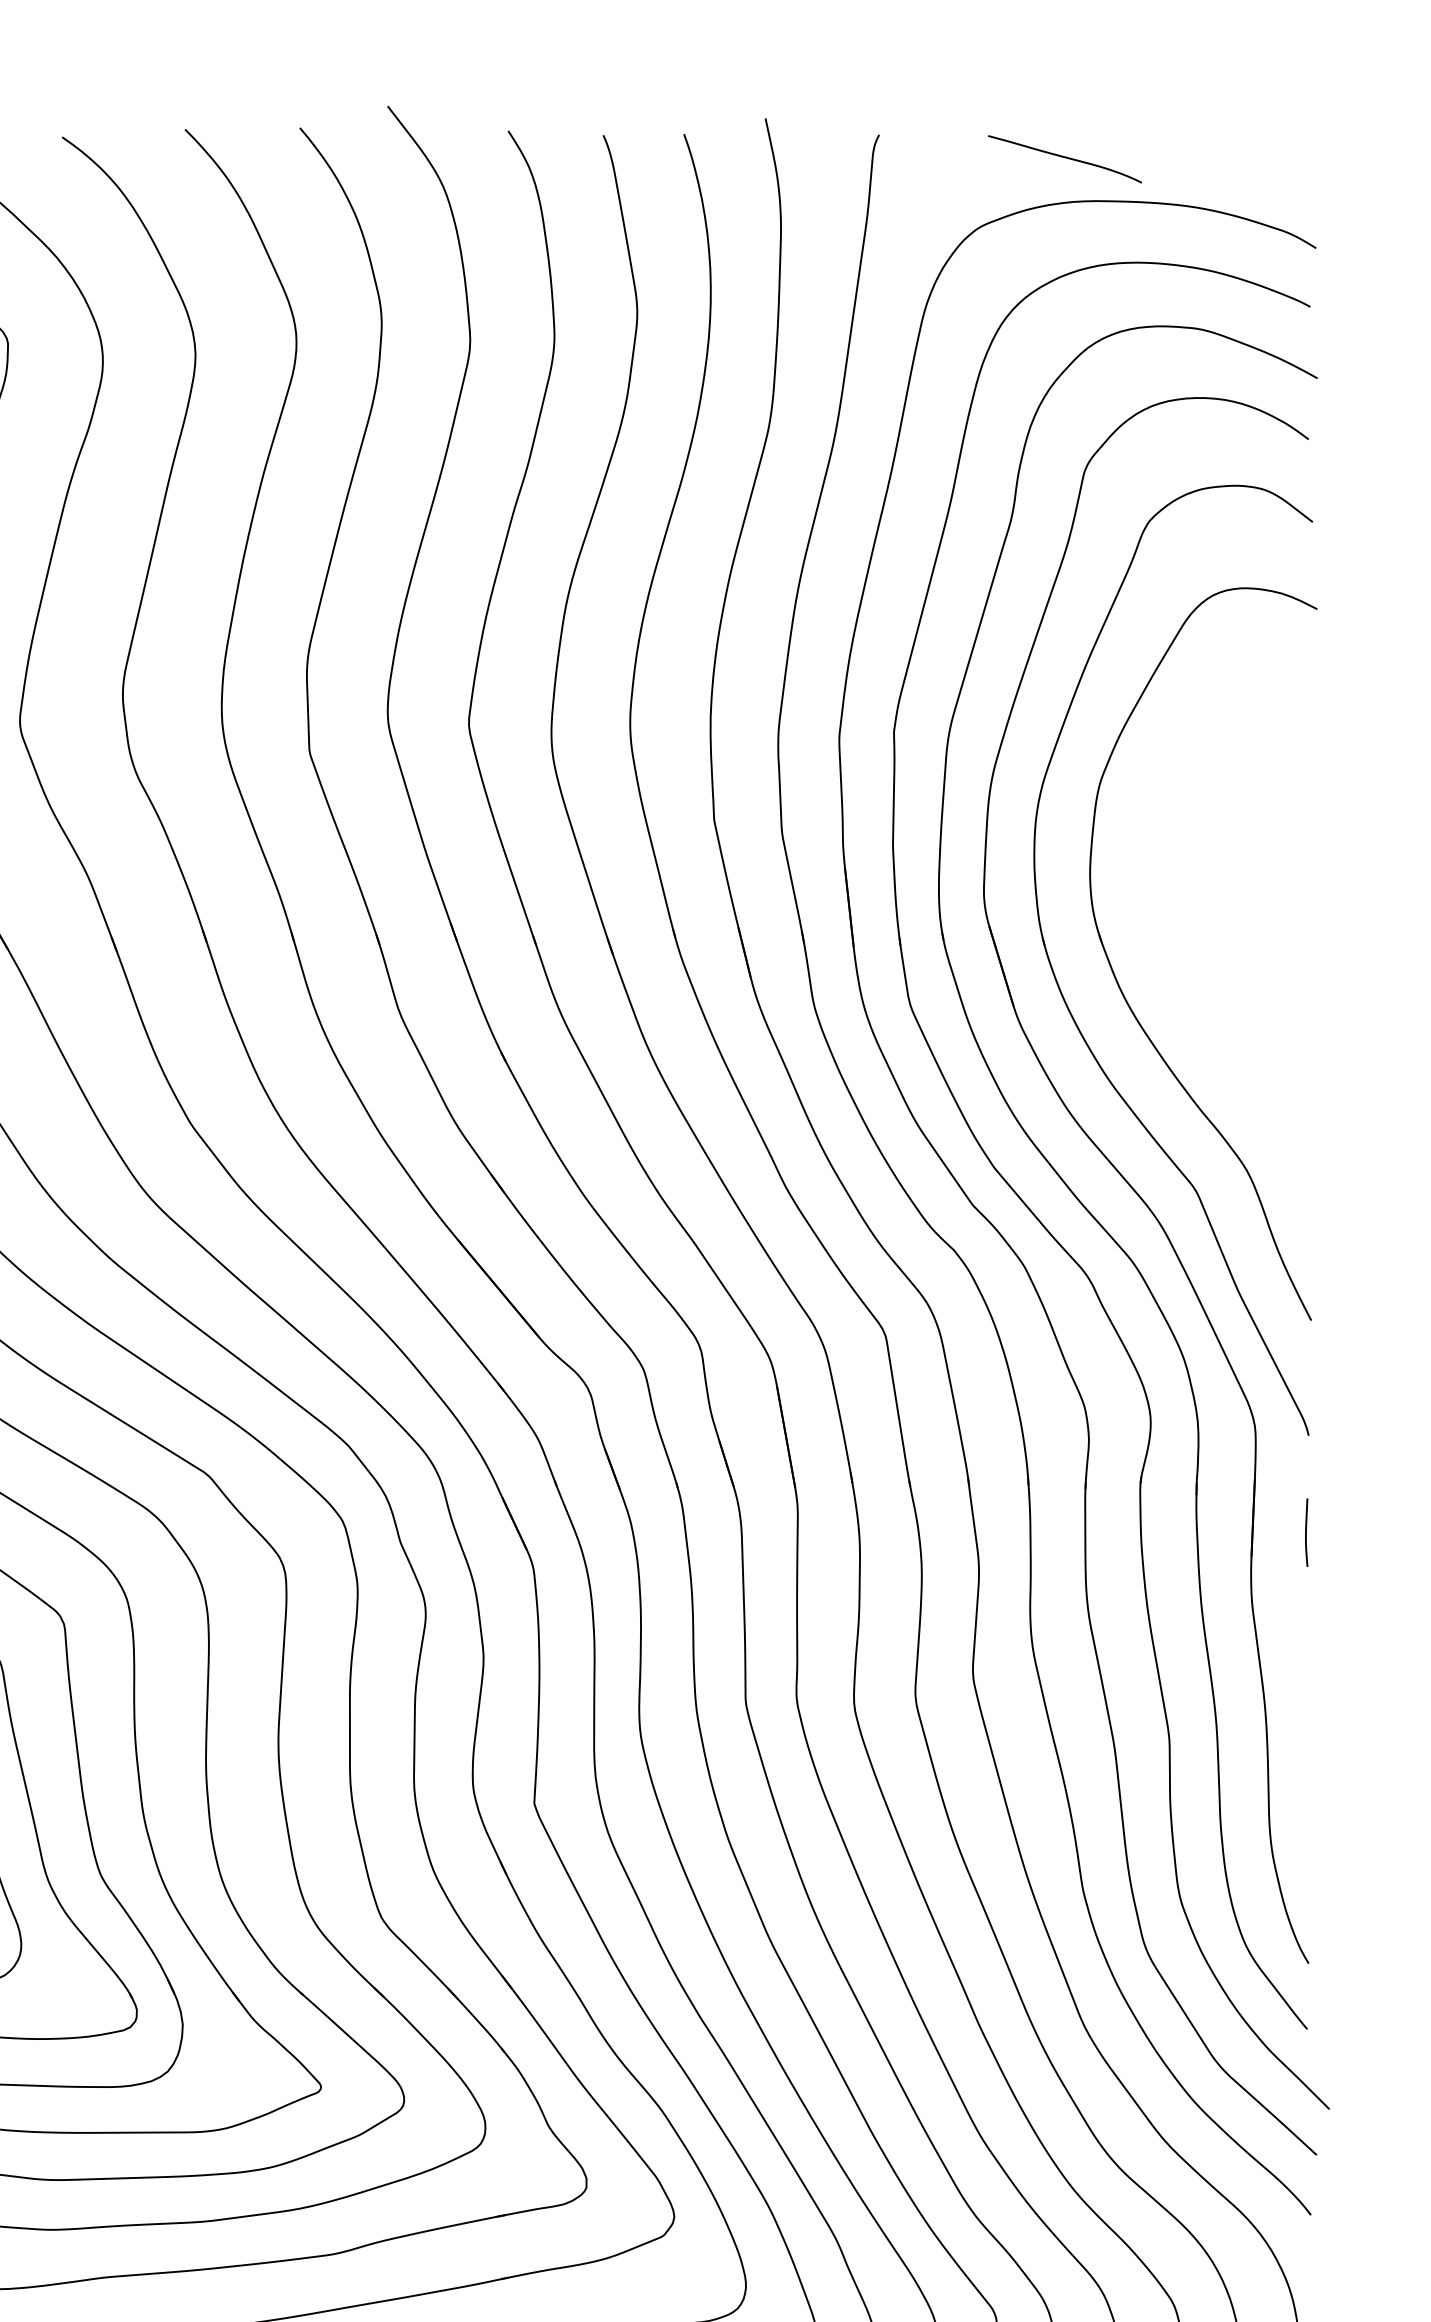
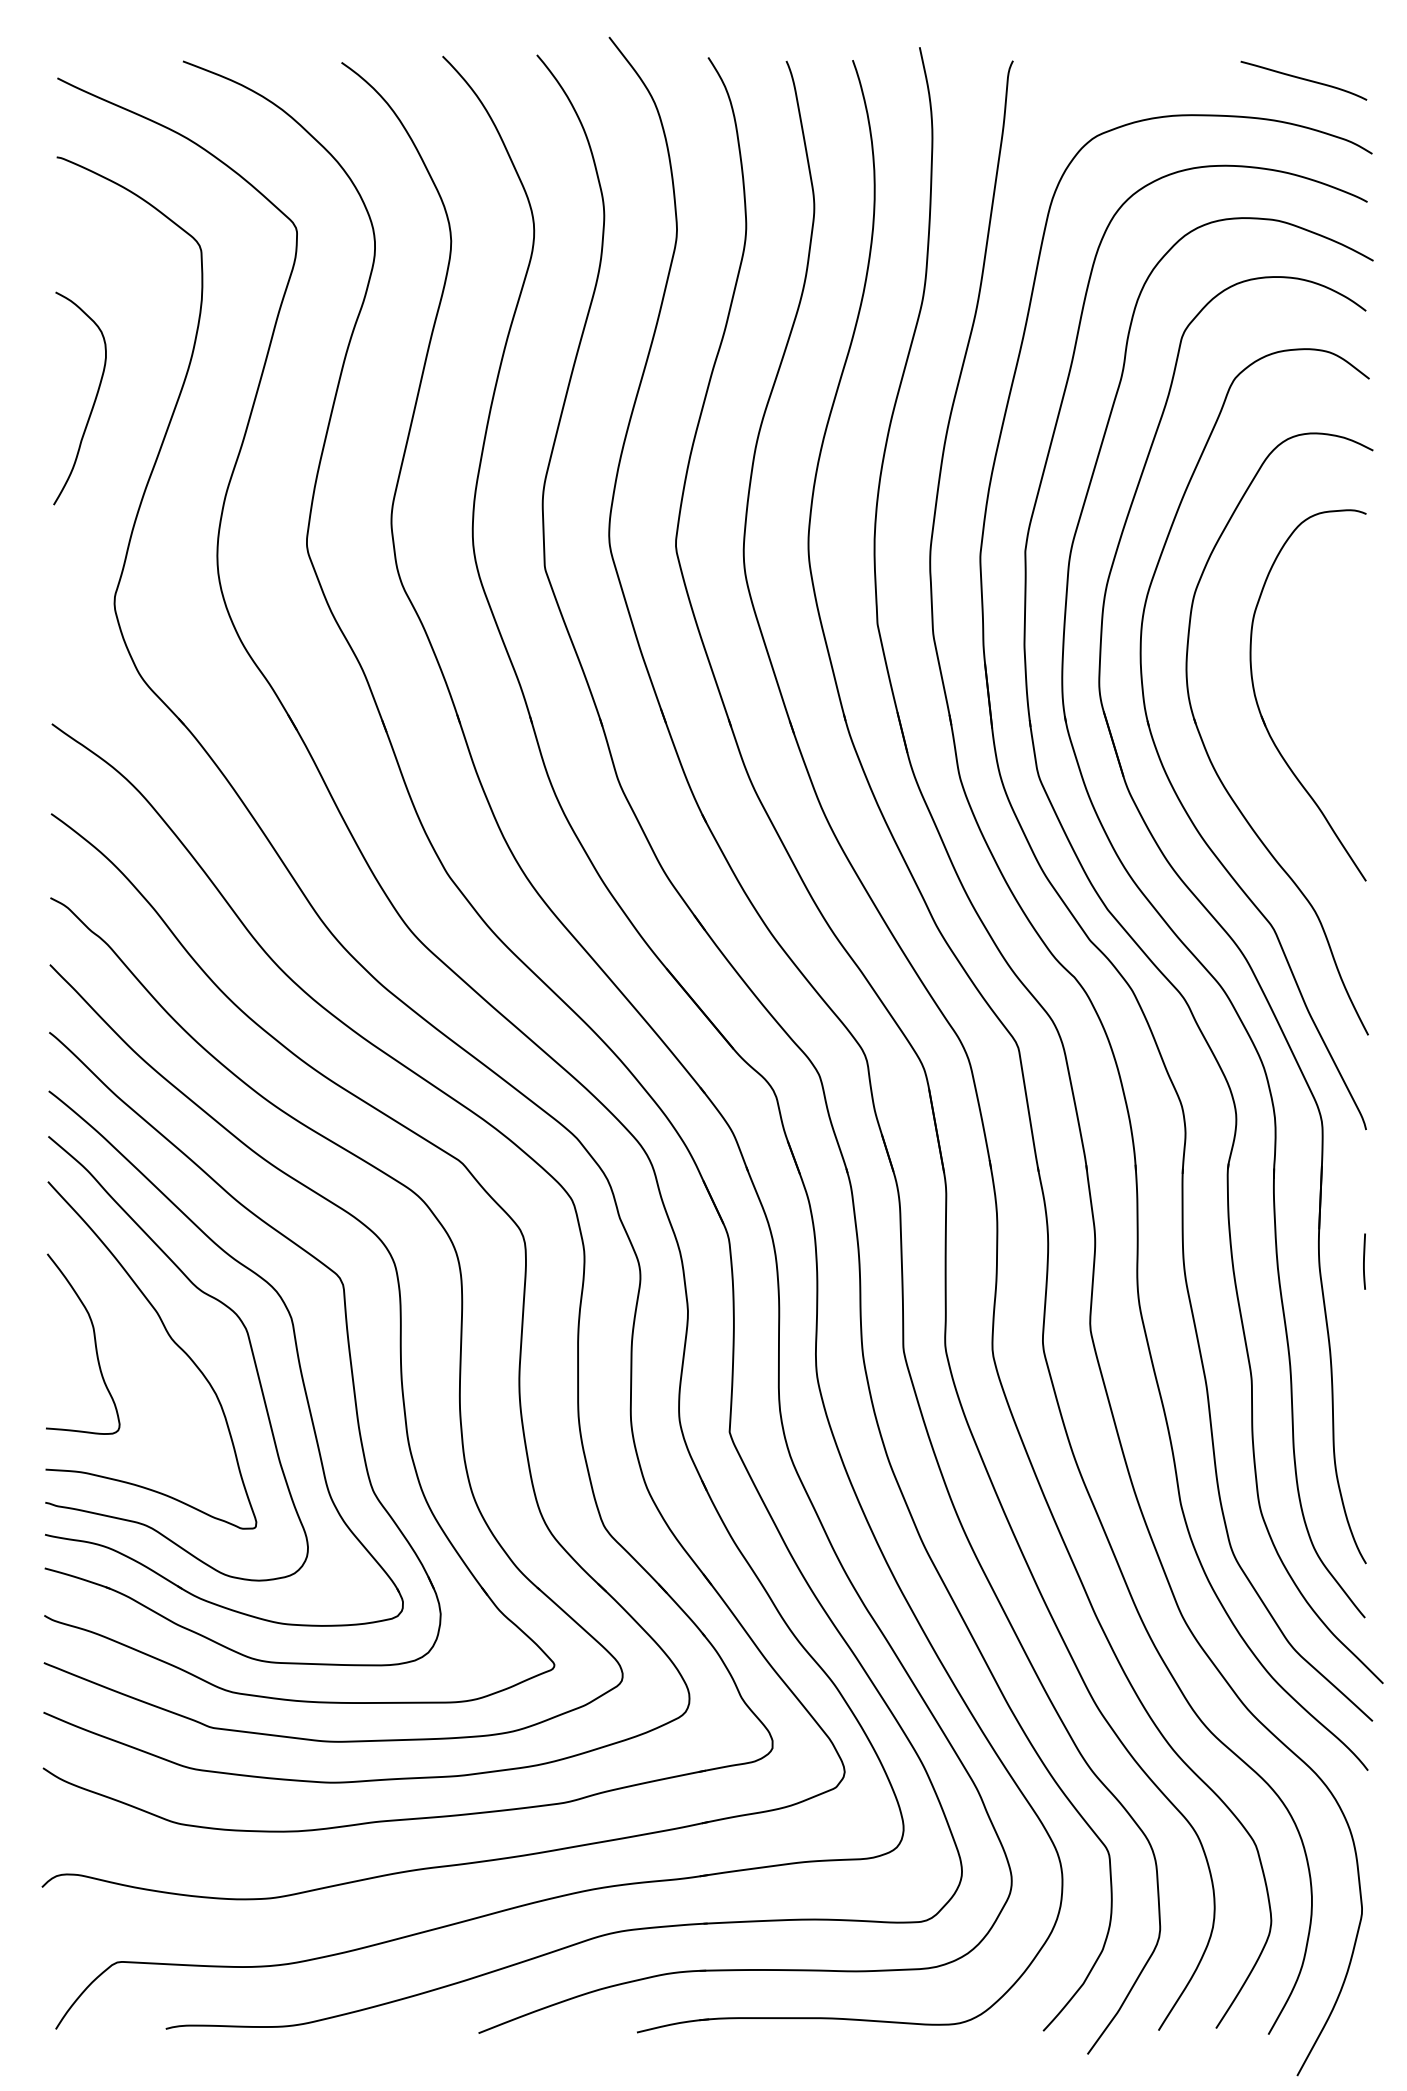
curve: (1064, 157) -> (1303, 79), moved
part: (1180, 924) -> (1260, 709), added
line: (1306, 1532) -> (1364, 1261), moved

